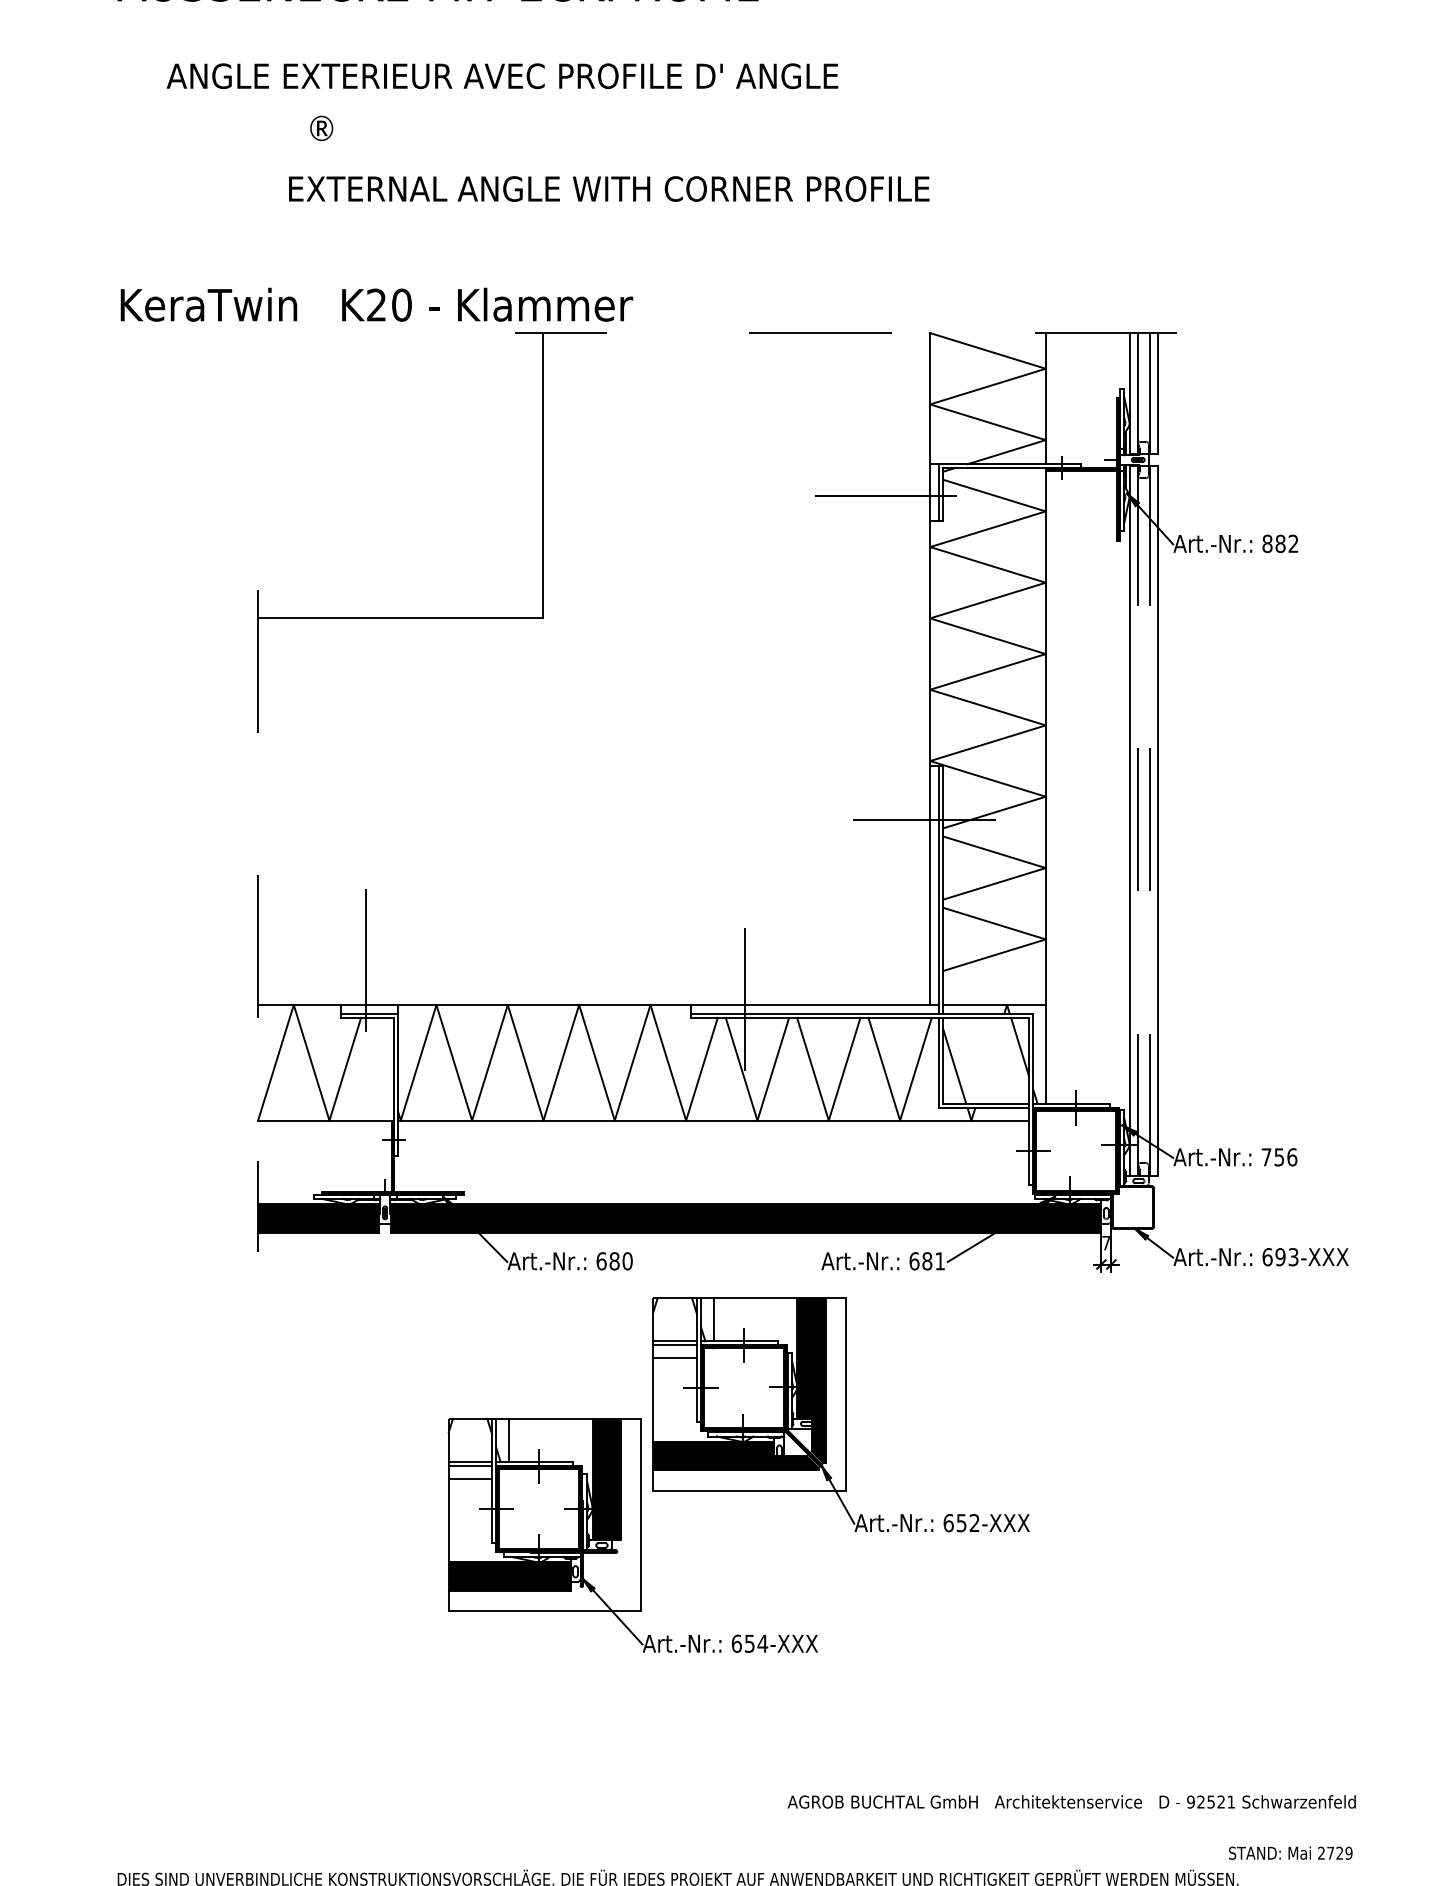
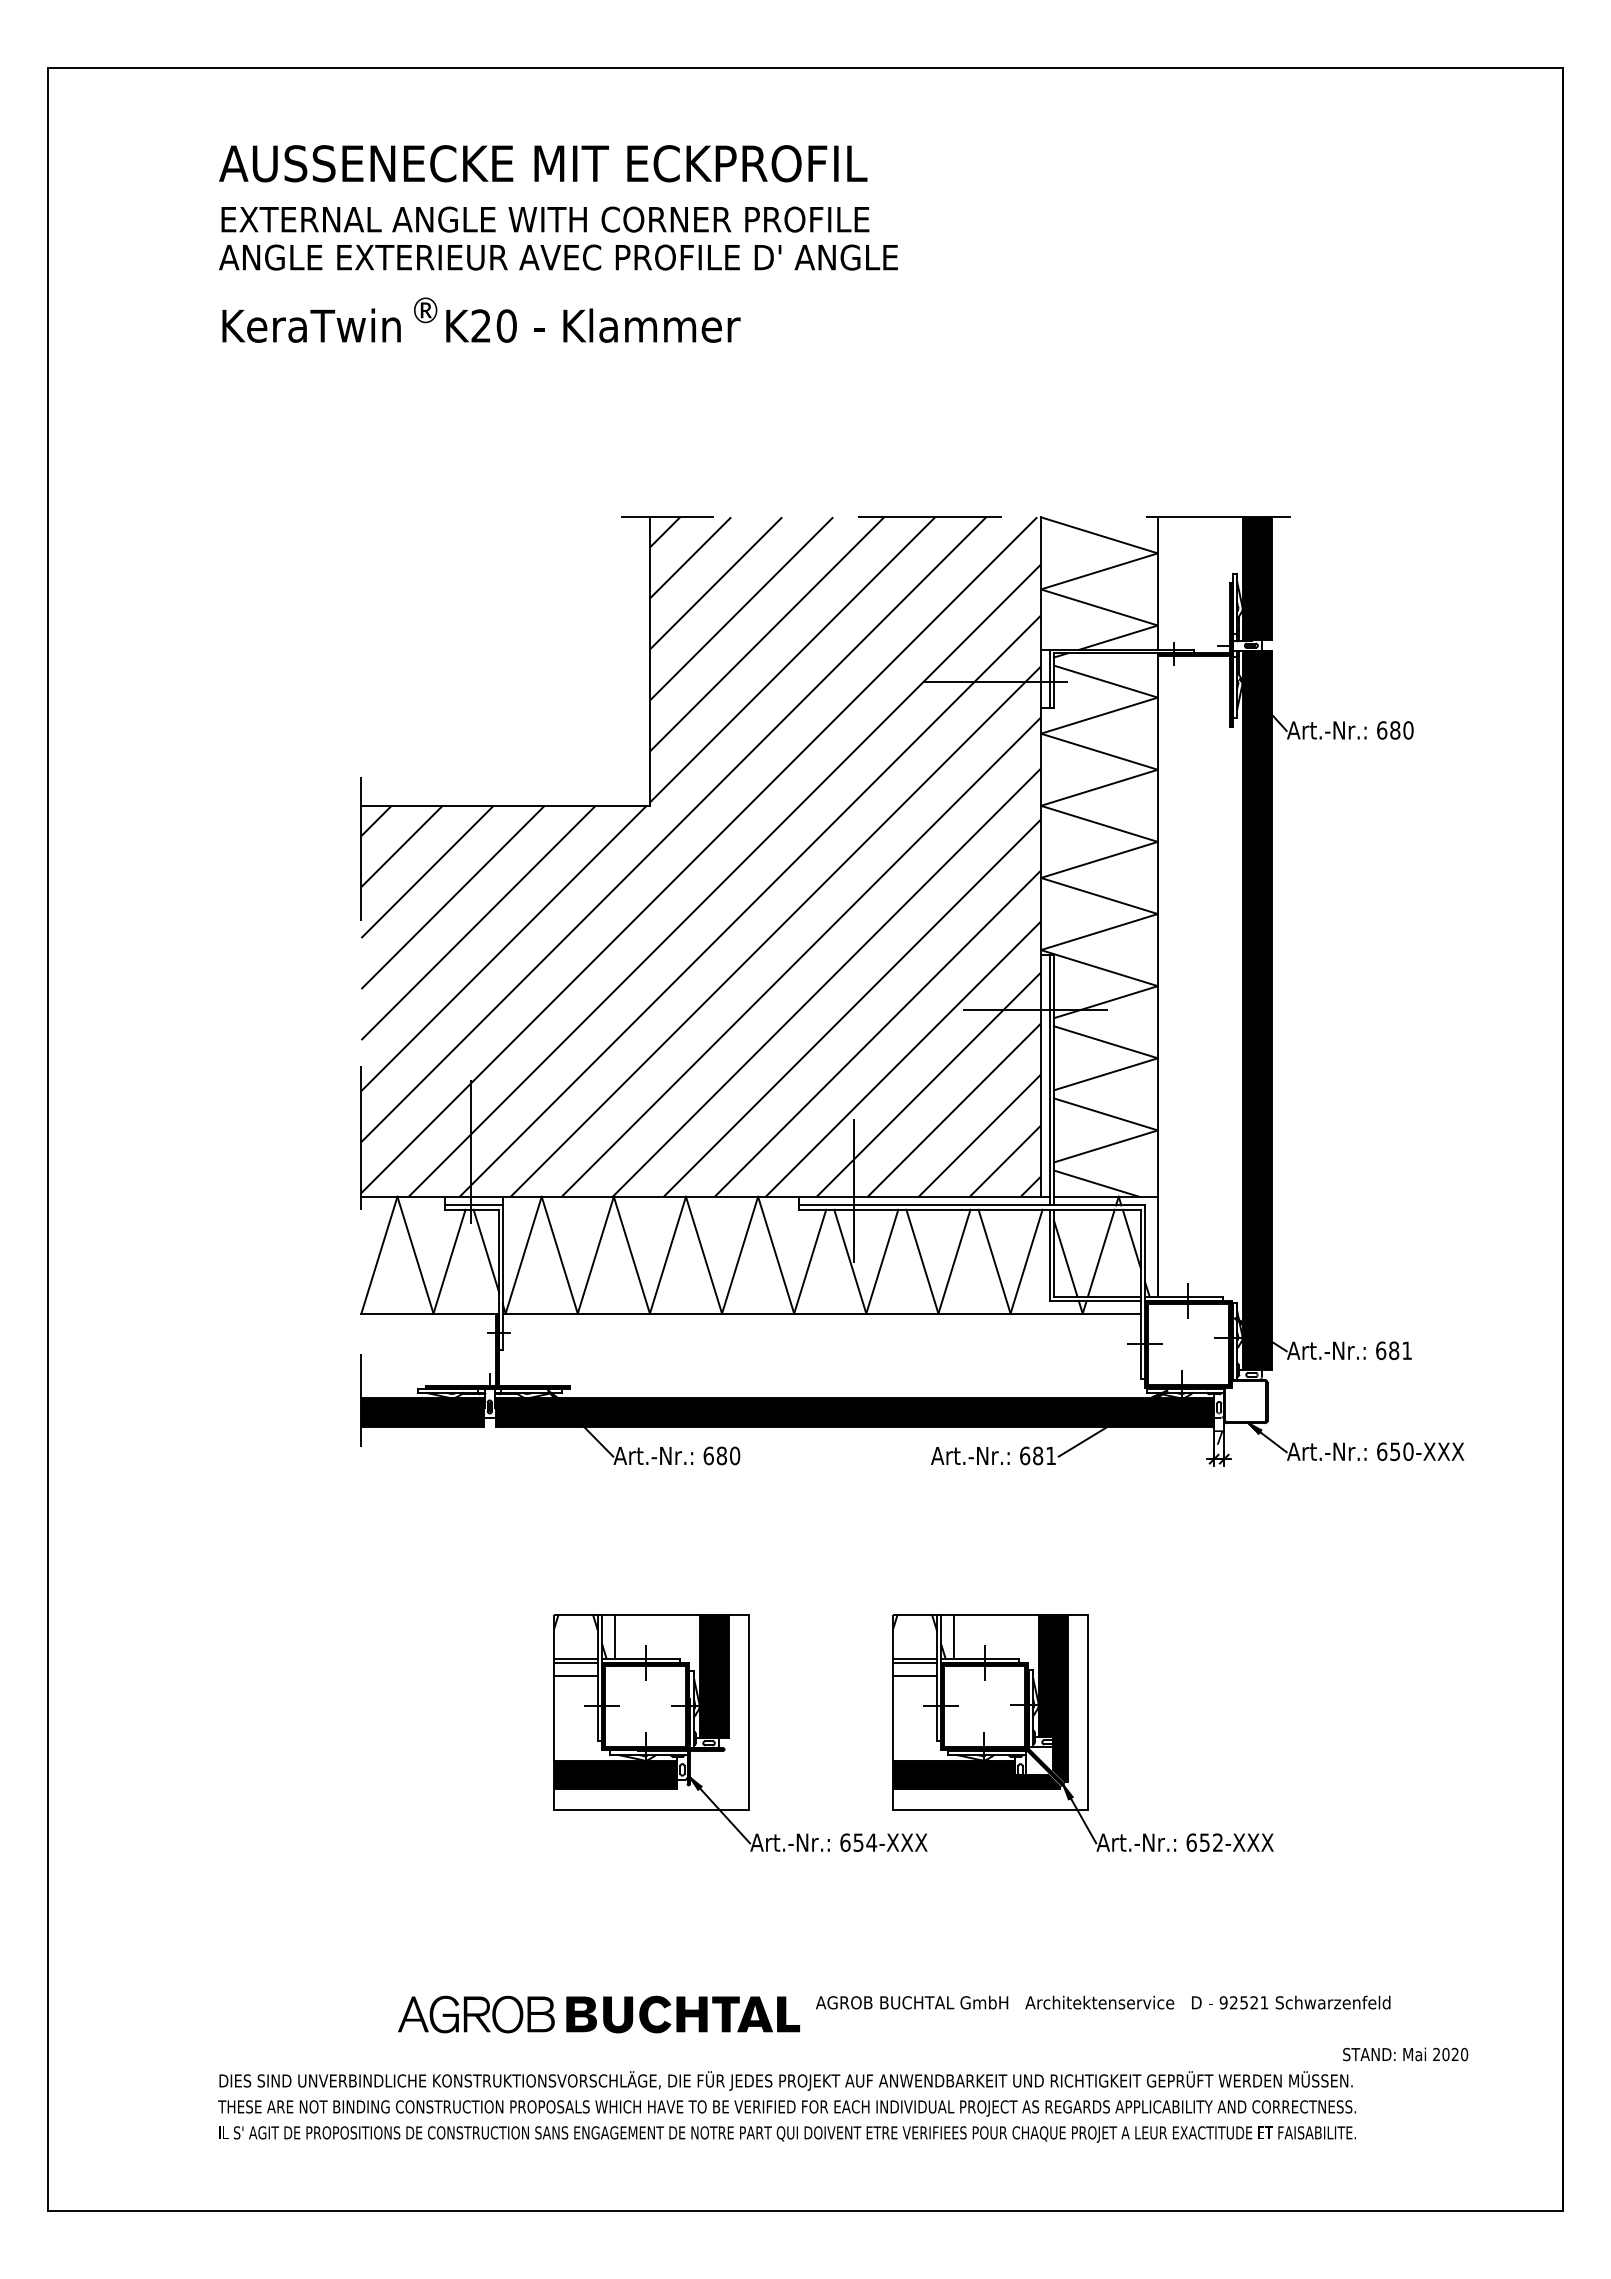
text: (502, 76) -> (558, 257), moved
text: (609, 188) -> (545, 219), moved
text: (376, 304) -> (481, 325), moved
fill: (1143, 393) -> (1256, 578), added
text: (1280, 543) -> (1395, 730), 882 -> 680
hatch: (594, 668) -> (701, 856), added
fill: (1143, 820) -> (1256, 1010), added
line: (985, 991) -> (1096, 1183), added
line: (381, 1058) -> (486, 1250), added
line: (989, 1060) -> (1100, 1252), added
text: (1279, 1157) -> (1394, 1350), 756 -> 681
text: (1286, 1256) -> (1401, 1451), 693-XXX -> 650-XXX
part: (840, 1414) -> (1082, 1732), moved
text: (1072, 1801) -> (1103, 2002), moved
part: (492, 1813) -> (598, 2014), added
text: (1339, 1853) -> (1454, 2054), 2729 -> 2020

